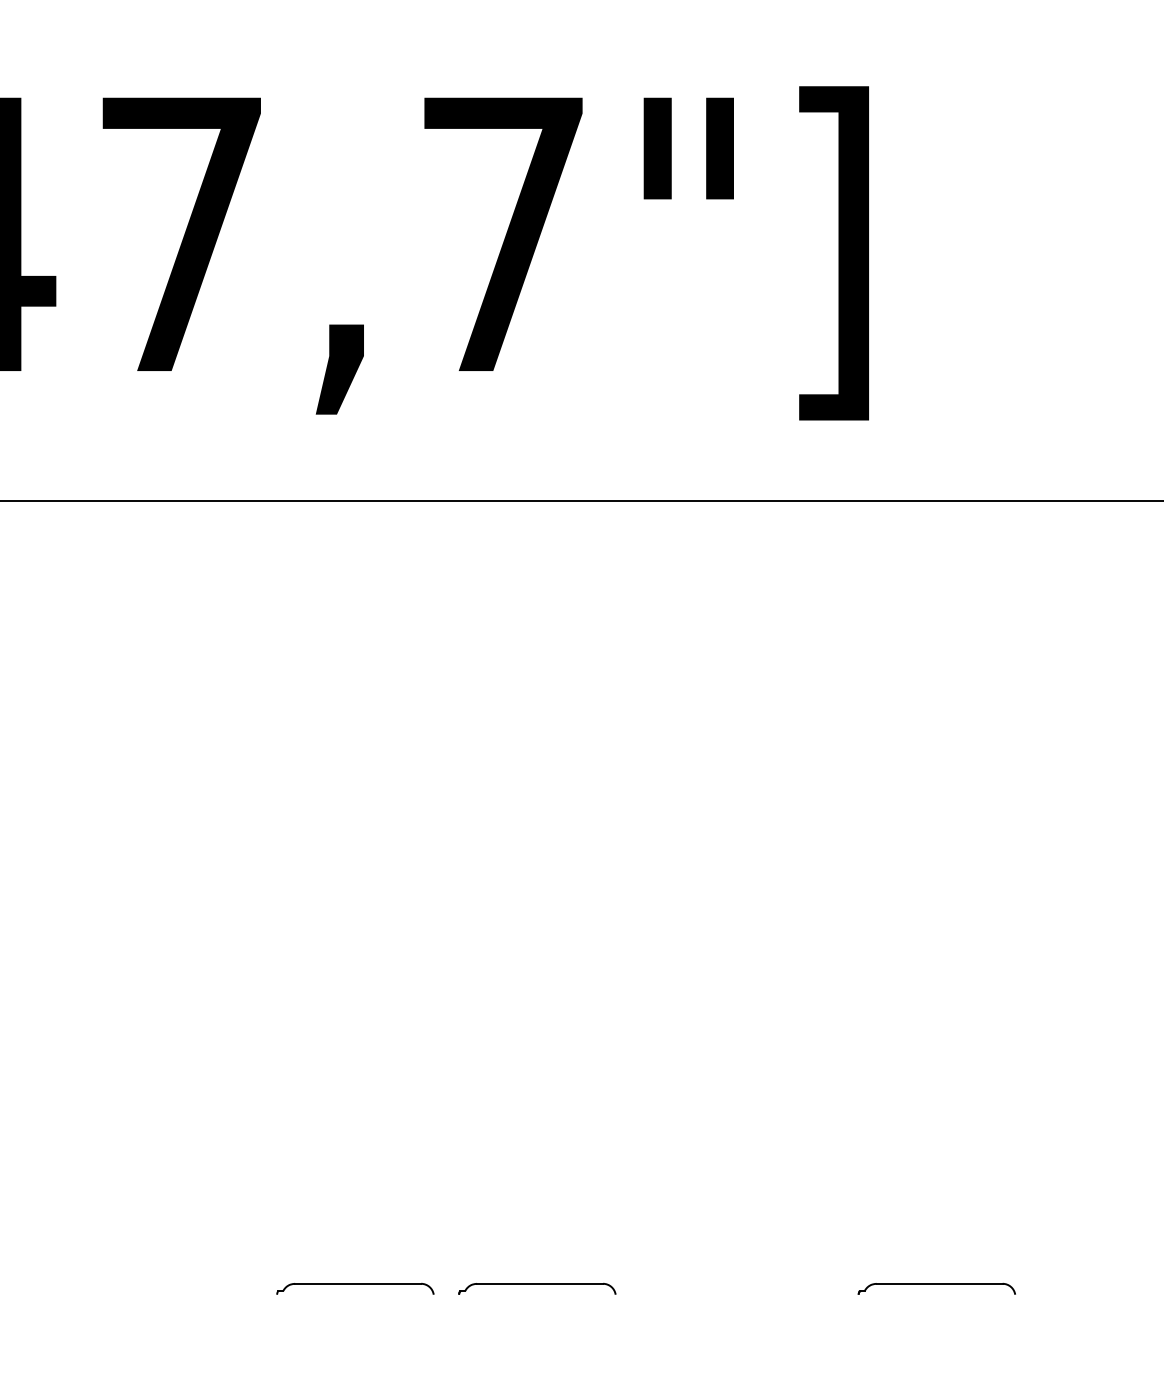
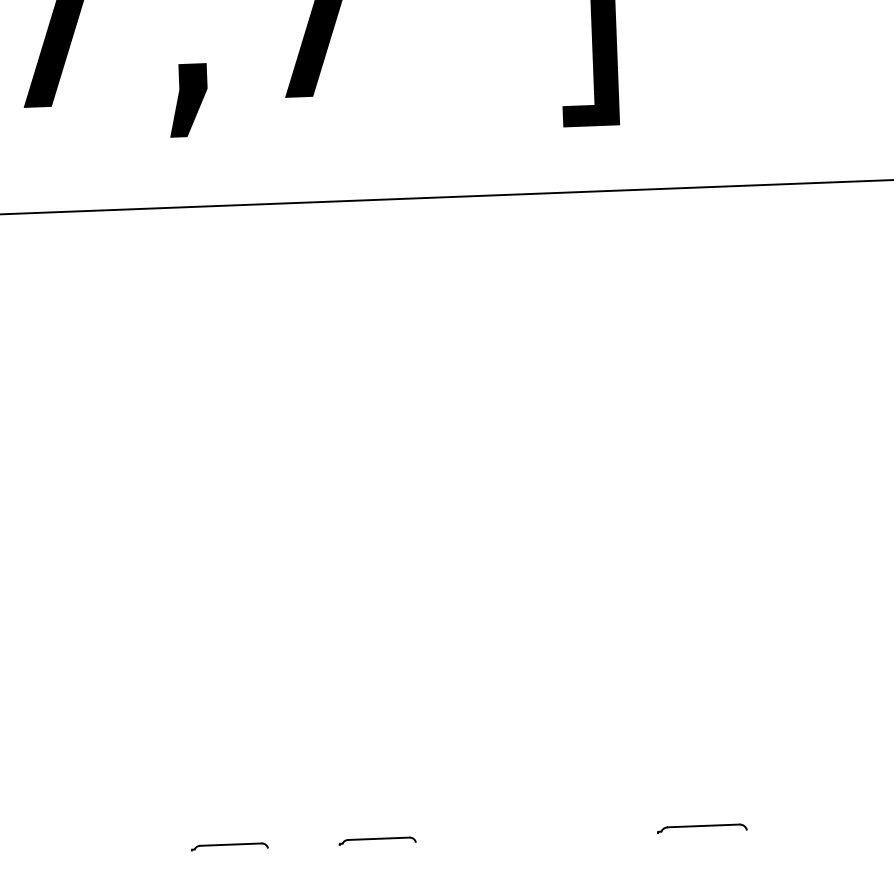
part: (355, 1288) -> (229, 846), size x0.6
part: (537, 1288) -> (377, 841), size x0.6
part: (936, 1288) -> (702, 828), size x0.7

